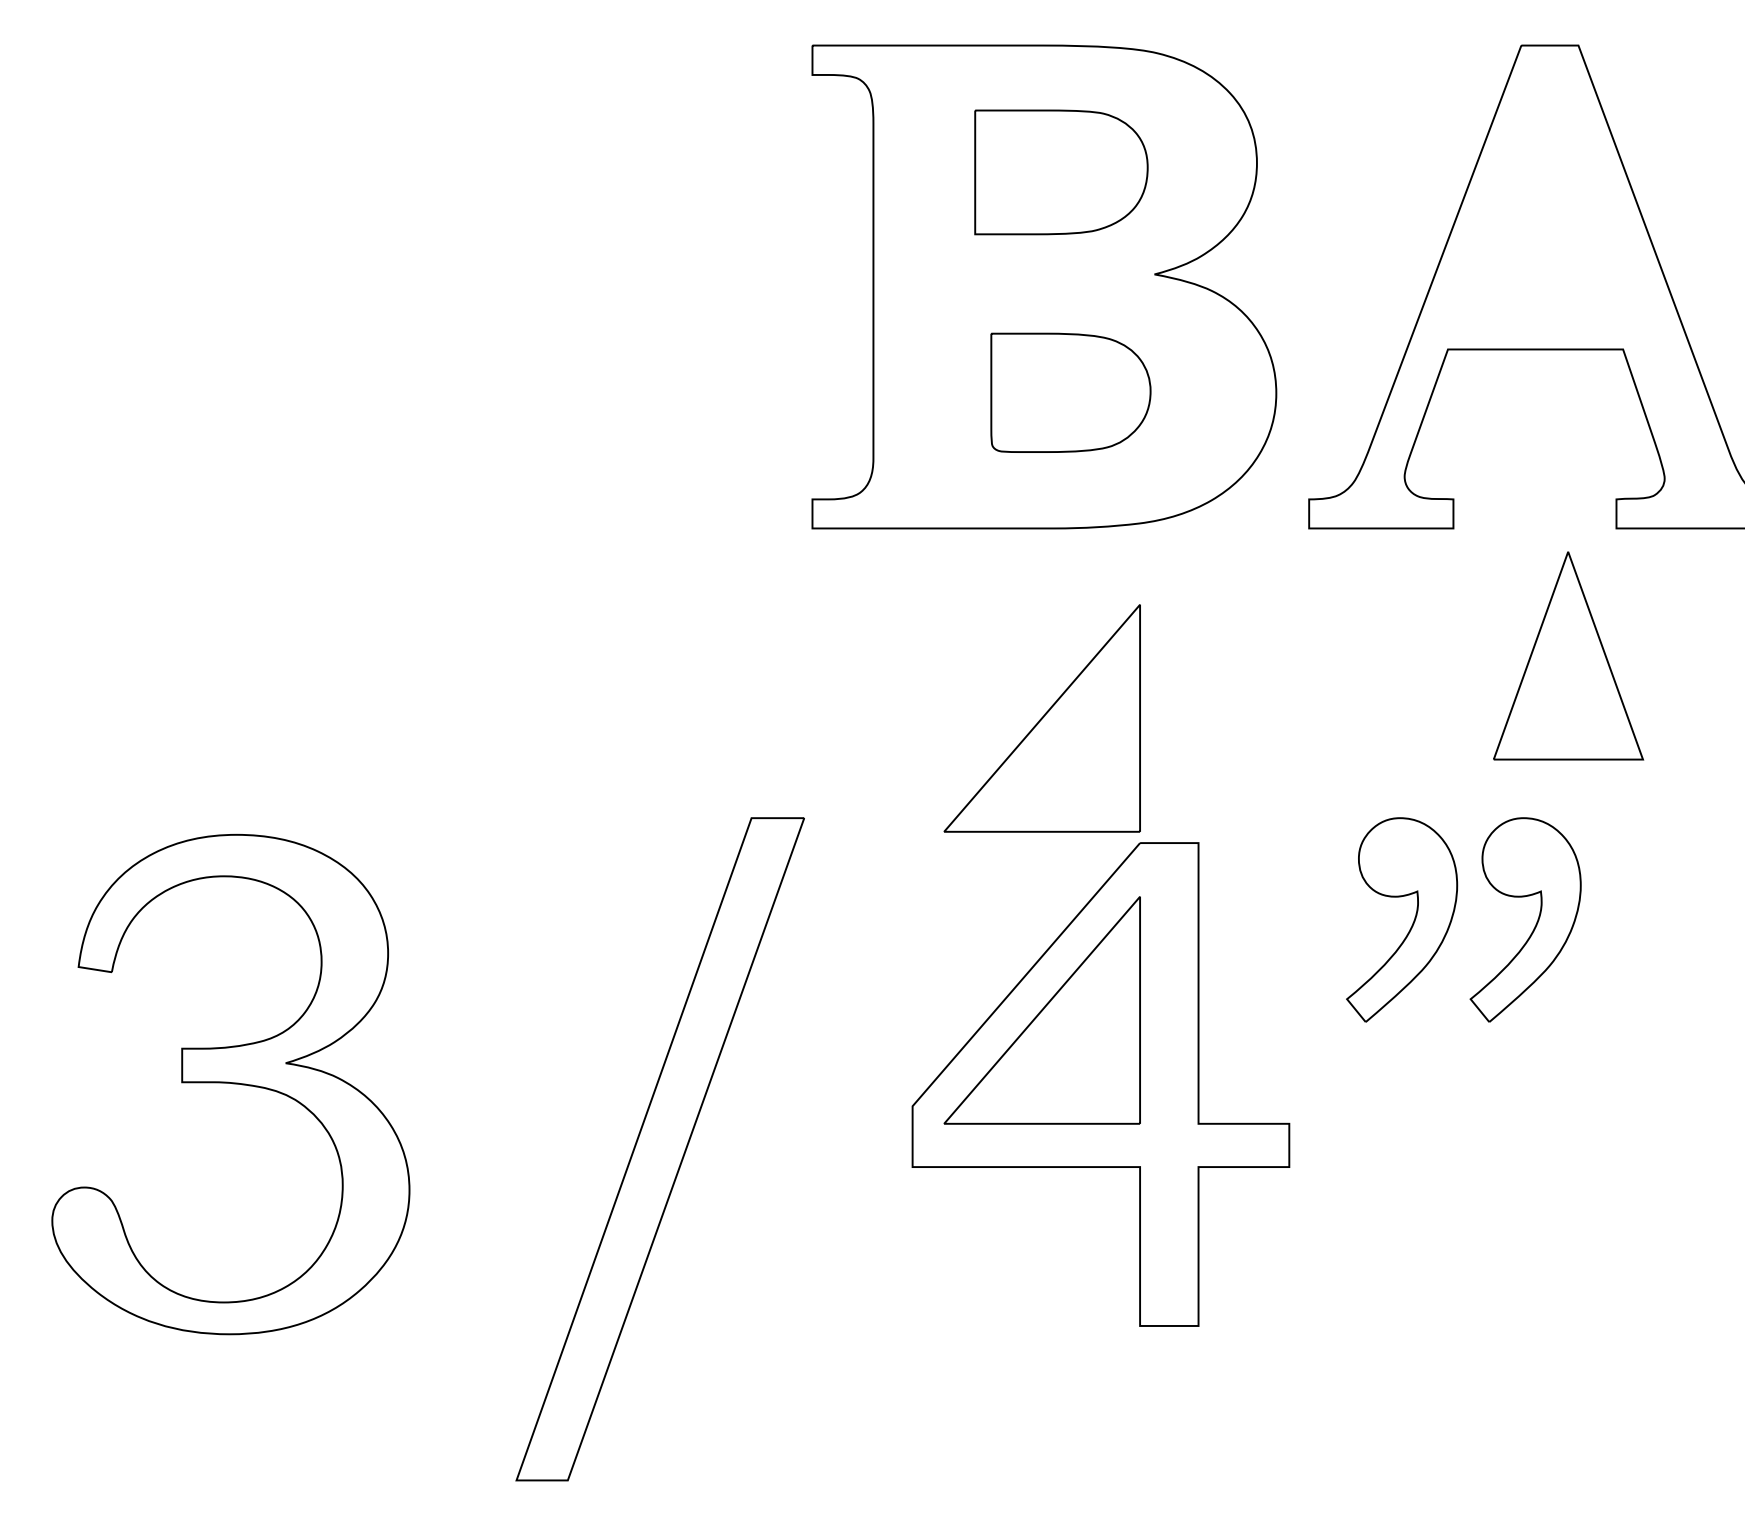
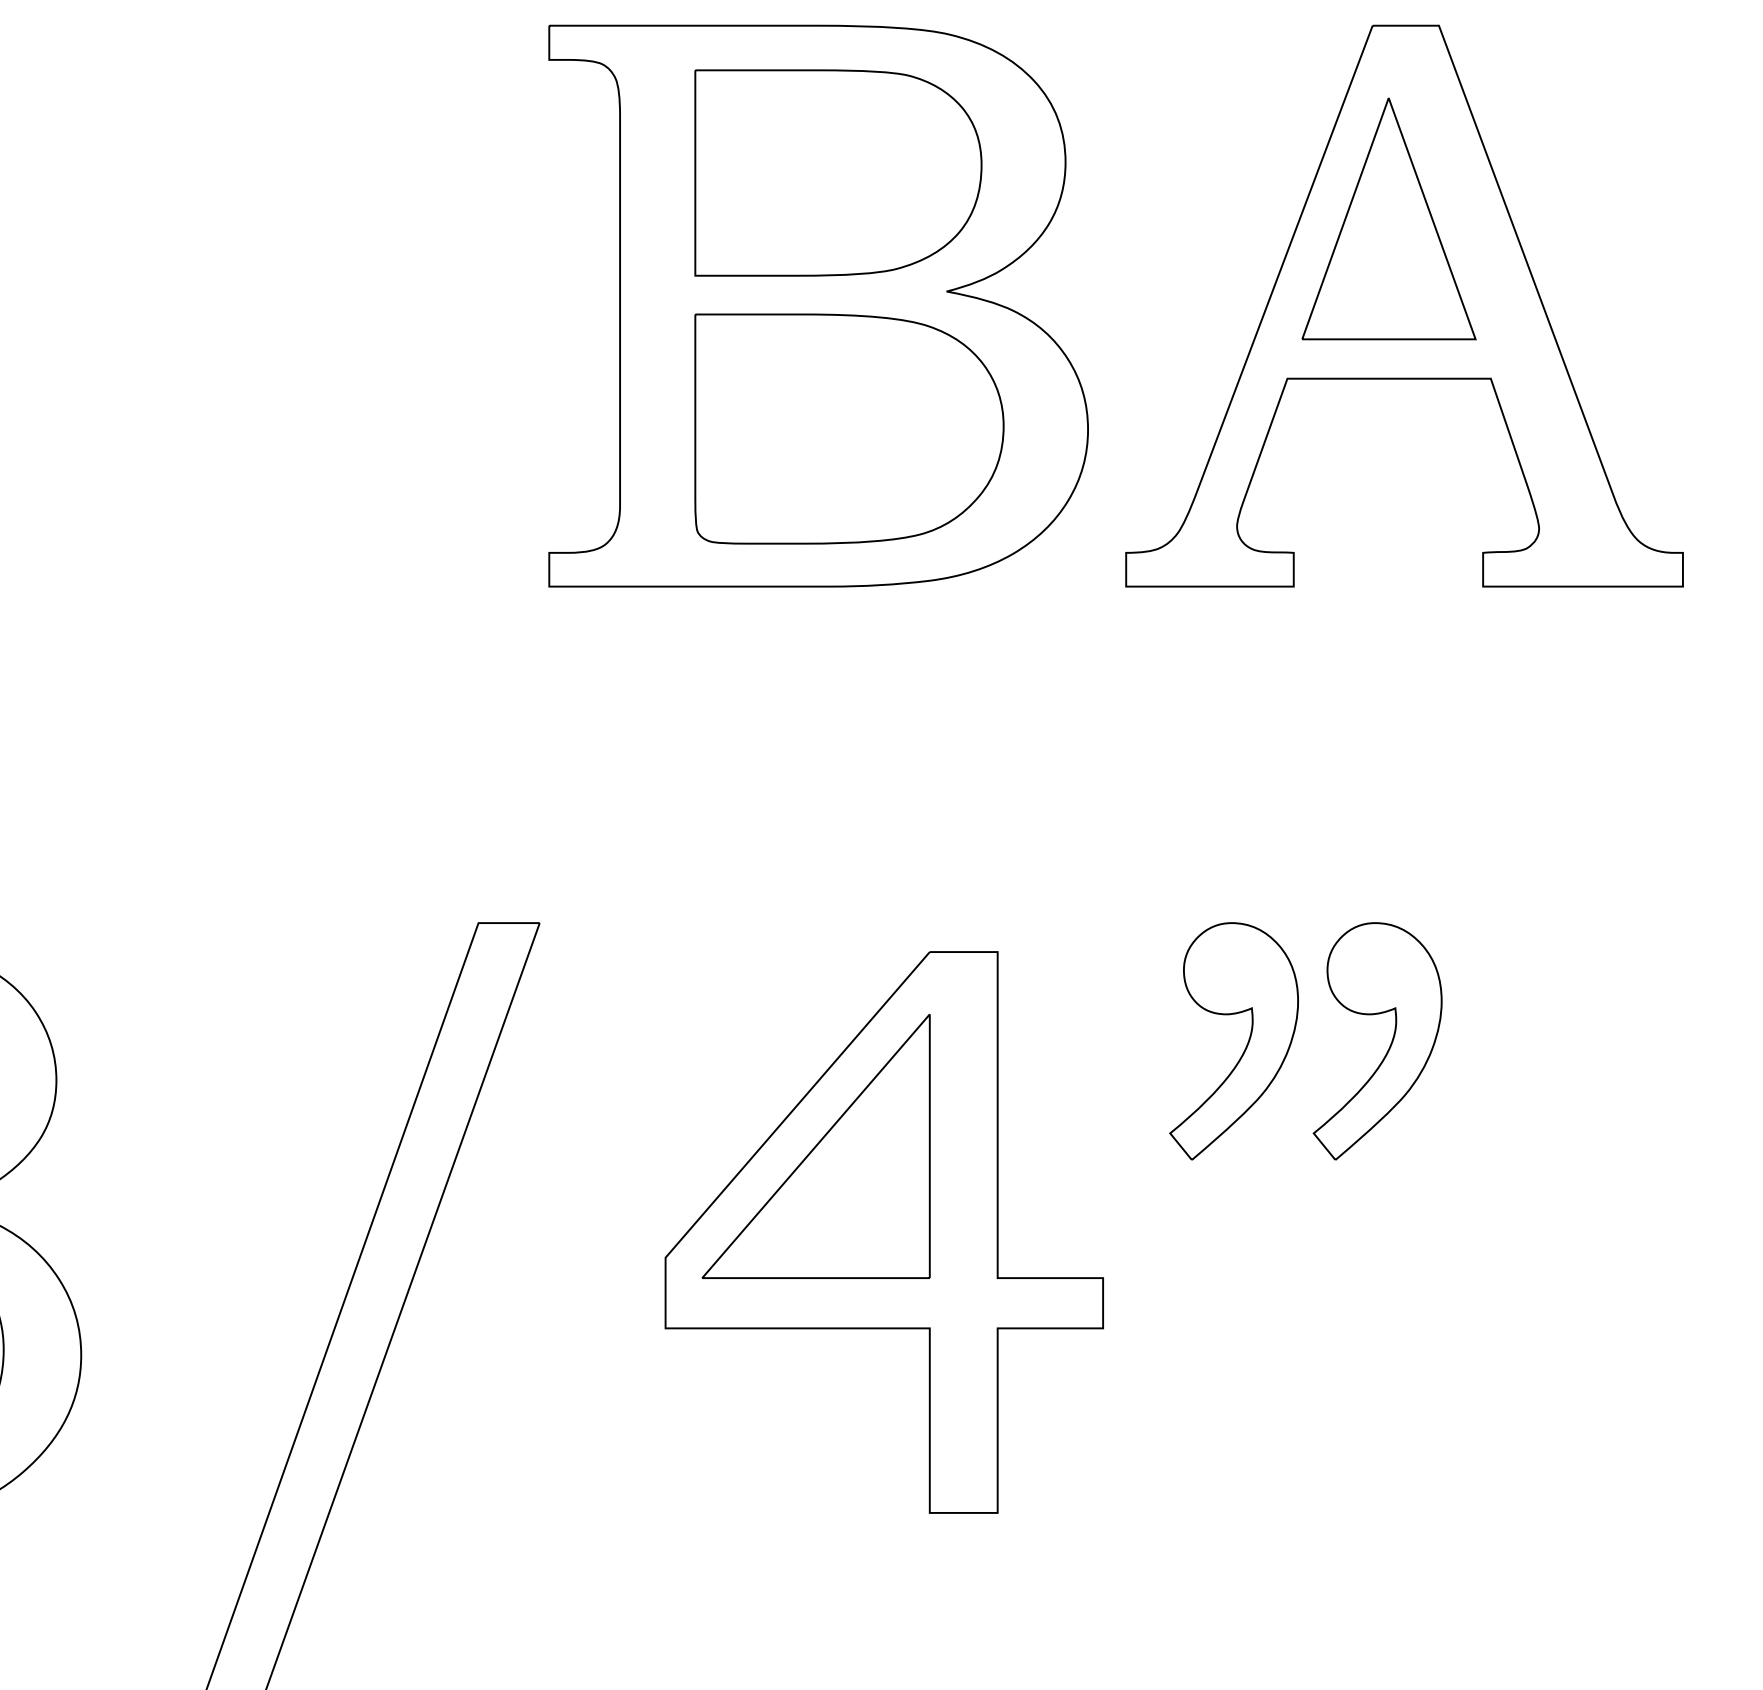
part: (1061, 172) -> (838, 173), size x1.43
part: (1070, 392) -> (848, 428), size x1.67
part: (1568, 655) -> (1389, 218), moved
part: (1041, 718) -> (815, 807), removed

